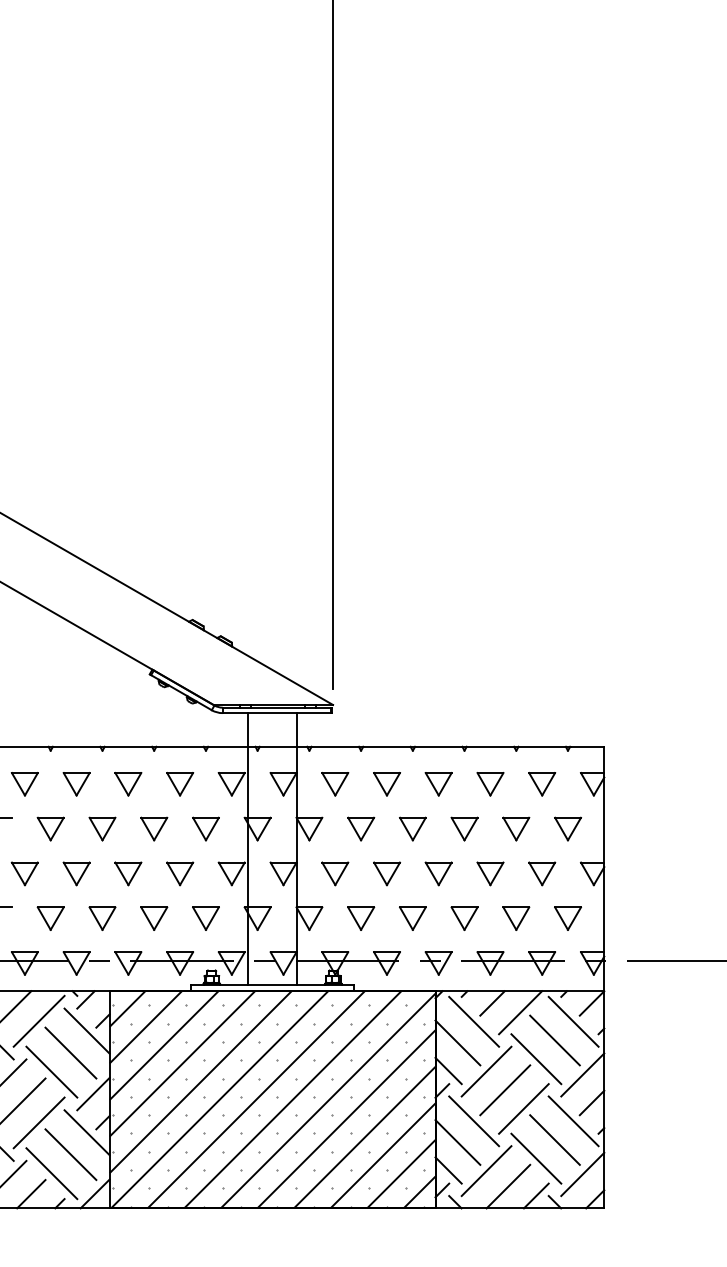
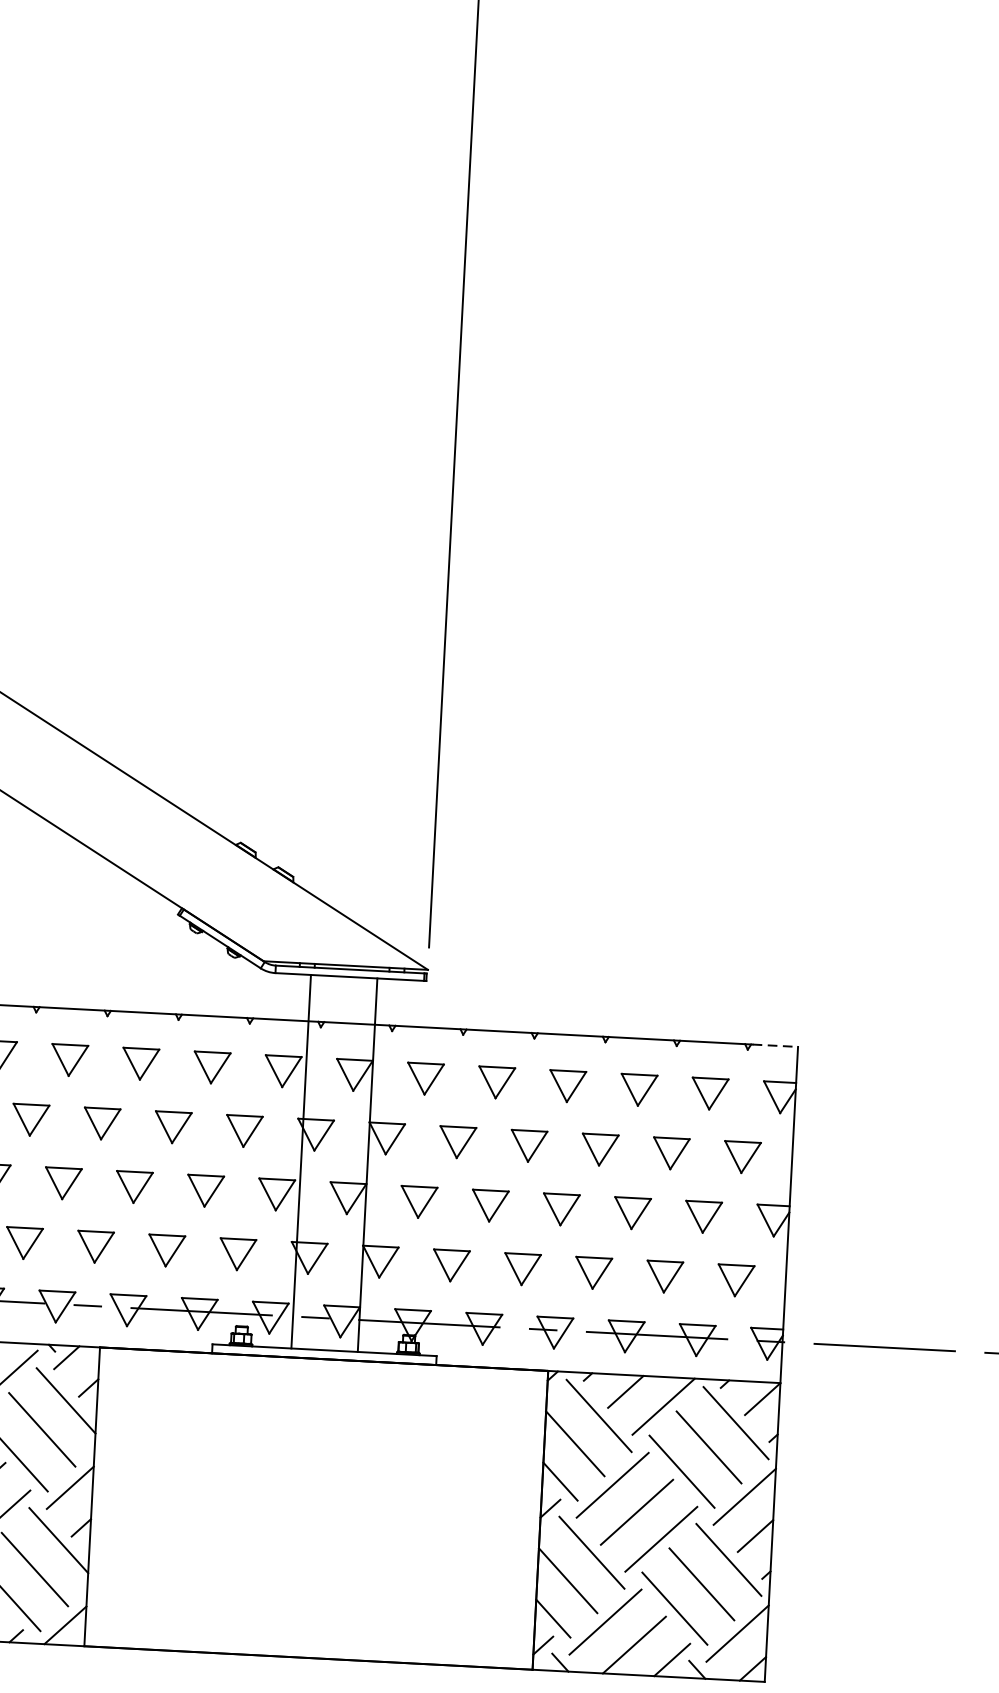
line: (587, 746) -> (774, 1045), solid -> dashed
hatch: (272, 1099) -> (316, 1508), removed

